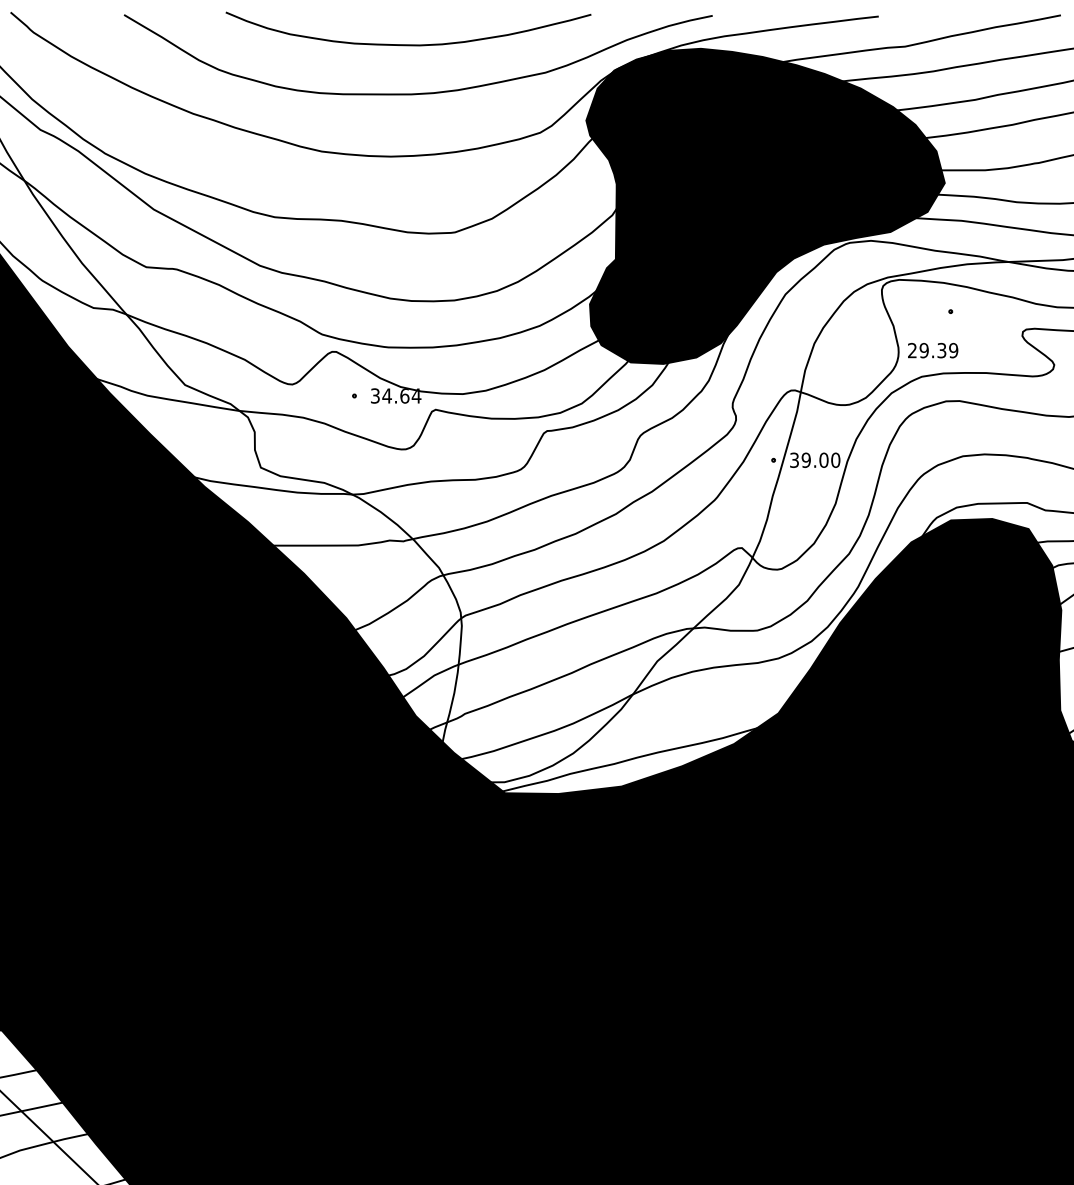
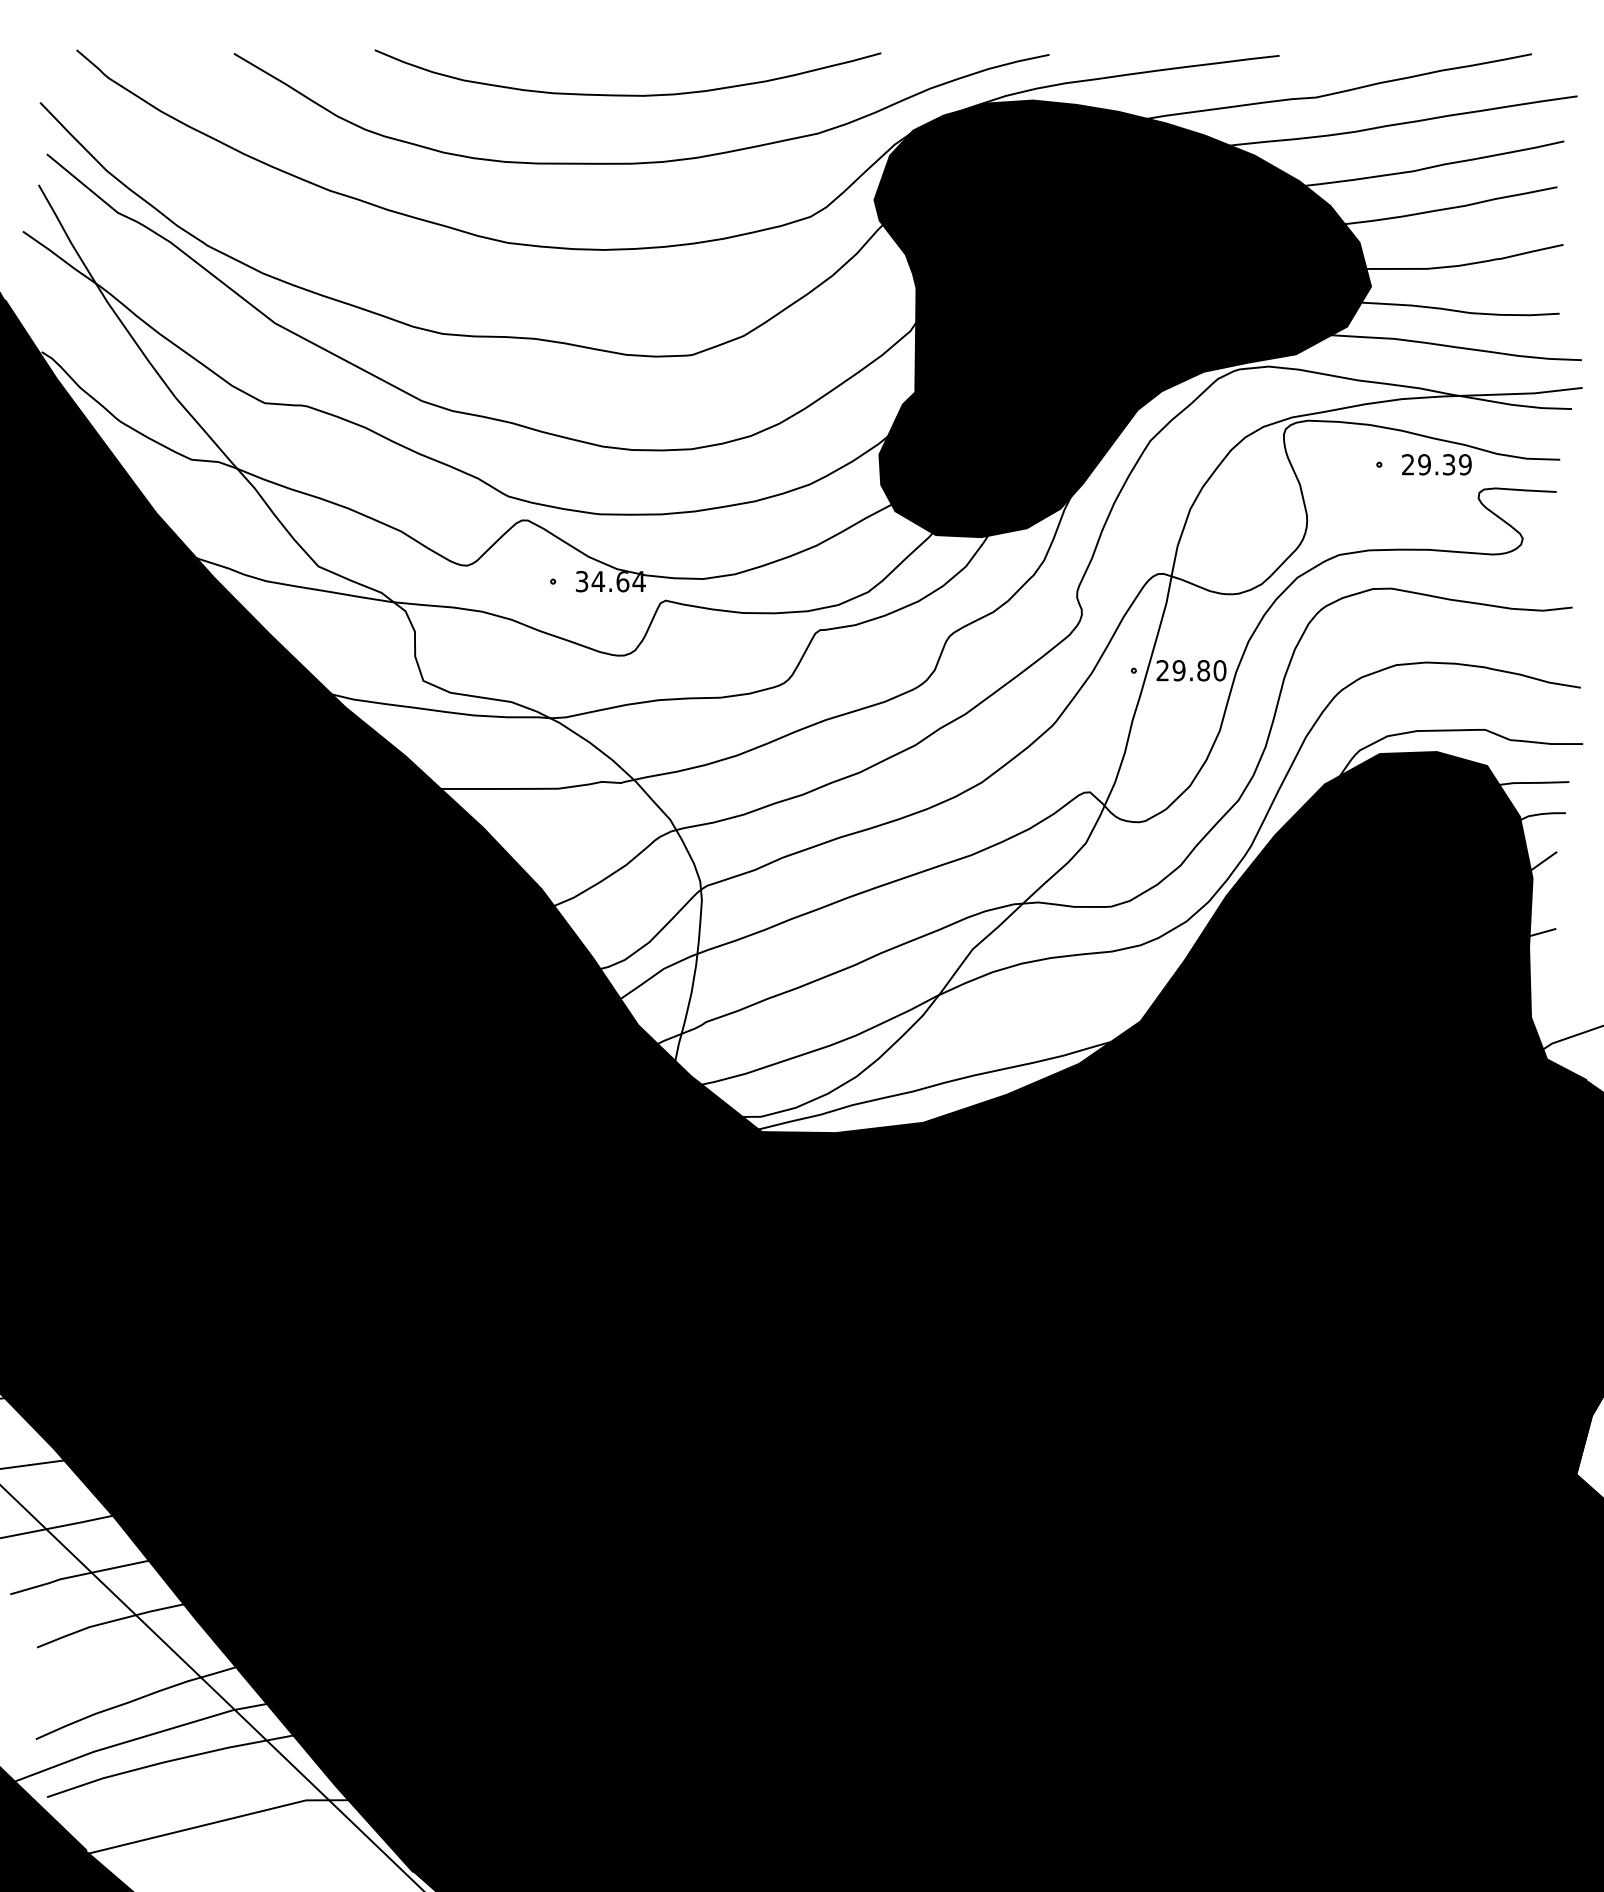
text: (932, 350) -> (1436, 464), moved
text: (809, 460) -> (1183, 670), 39.00 -> 29.80

